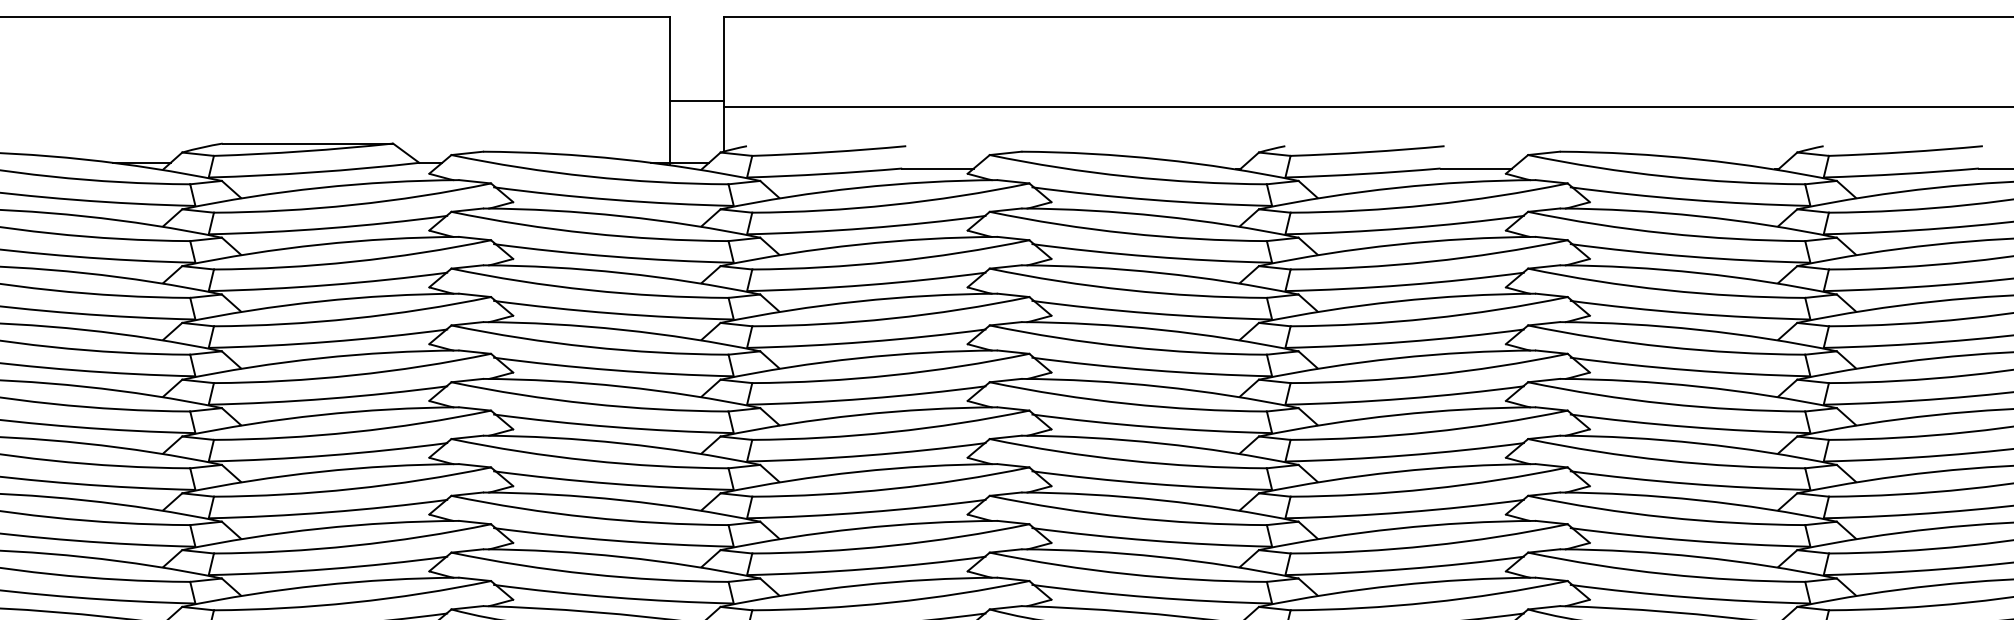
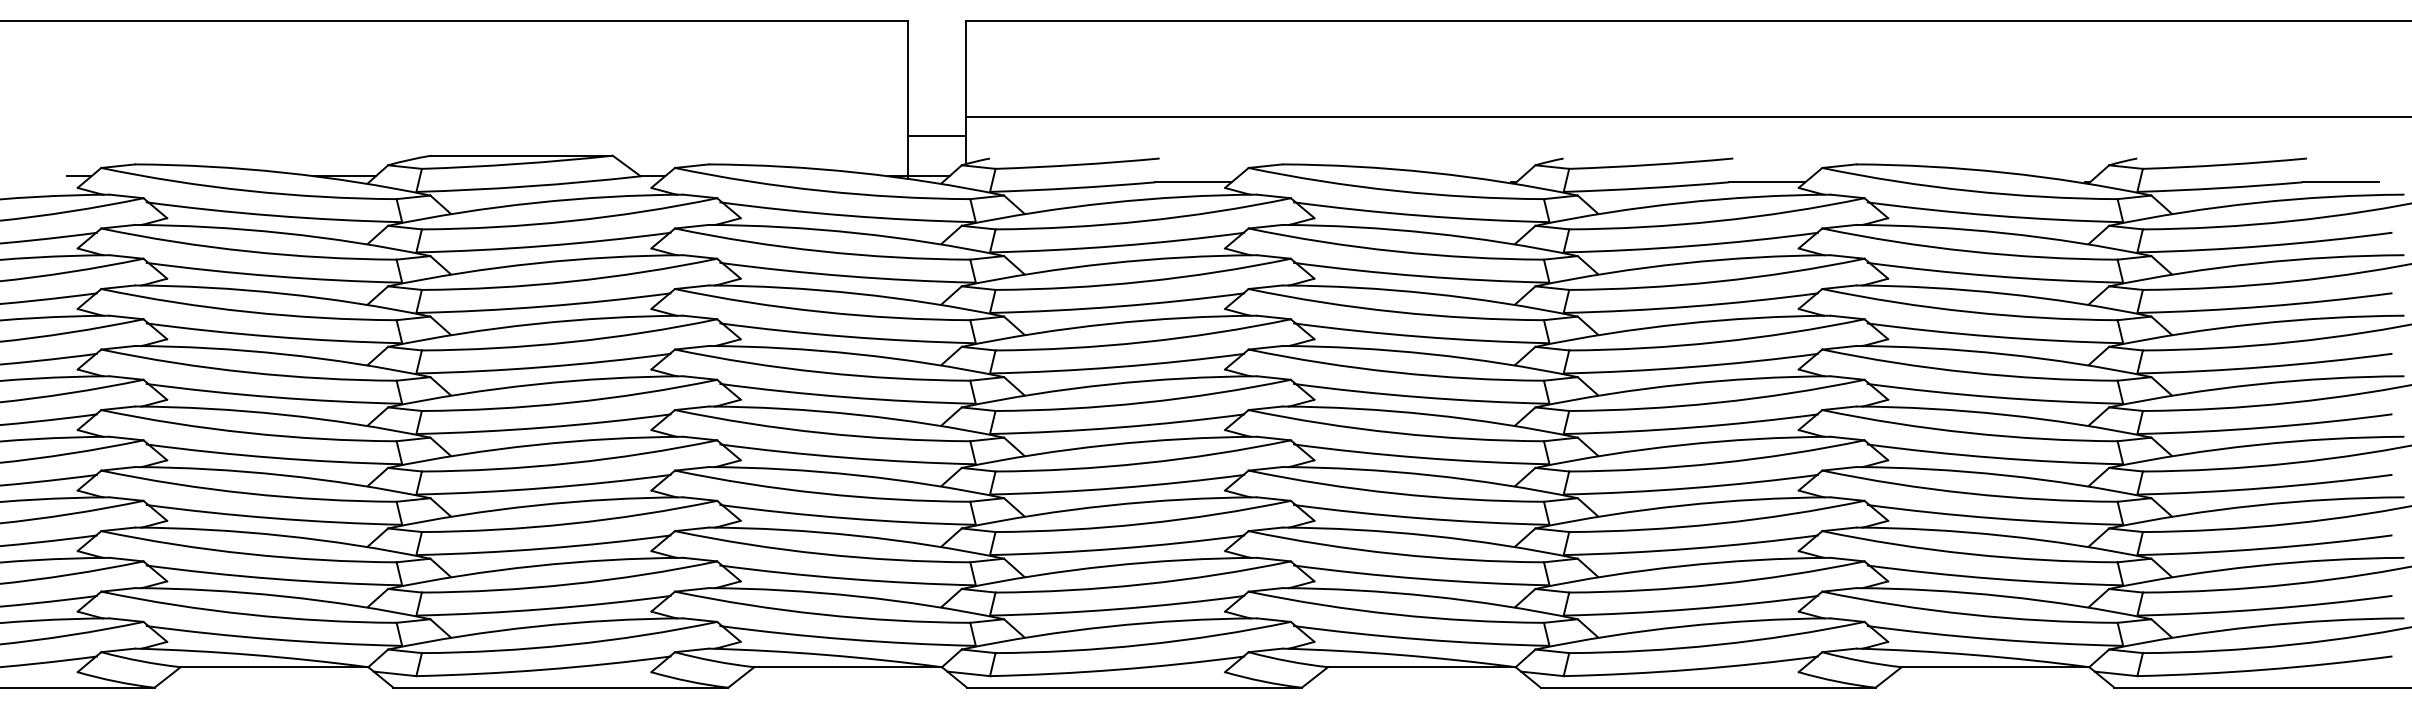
line: (696, 100) -> (936, 135), moved

